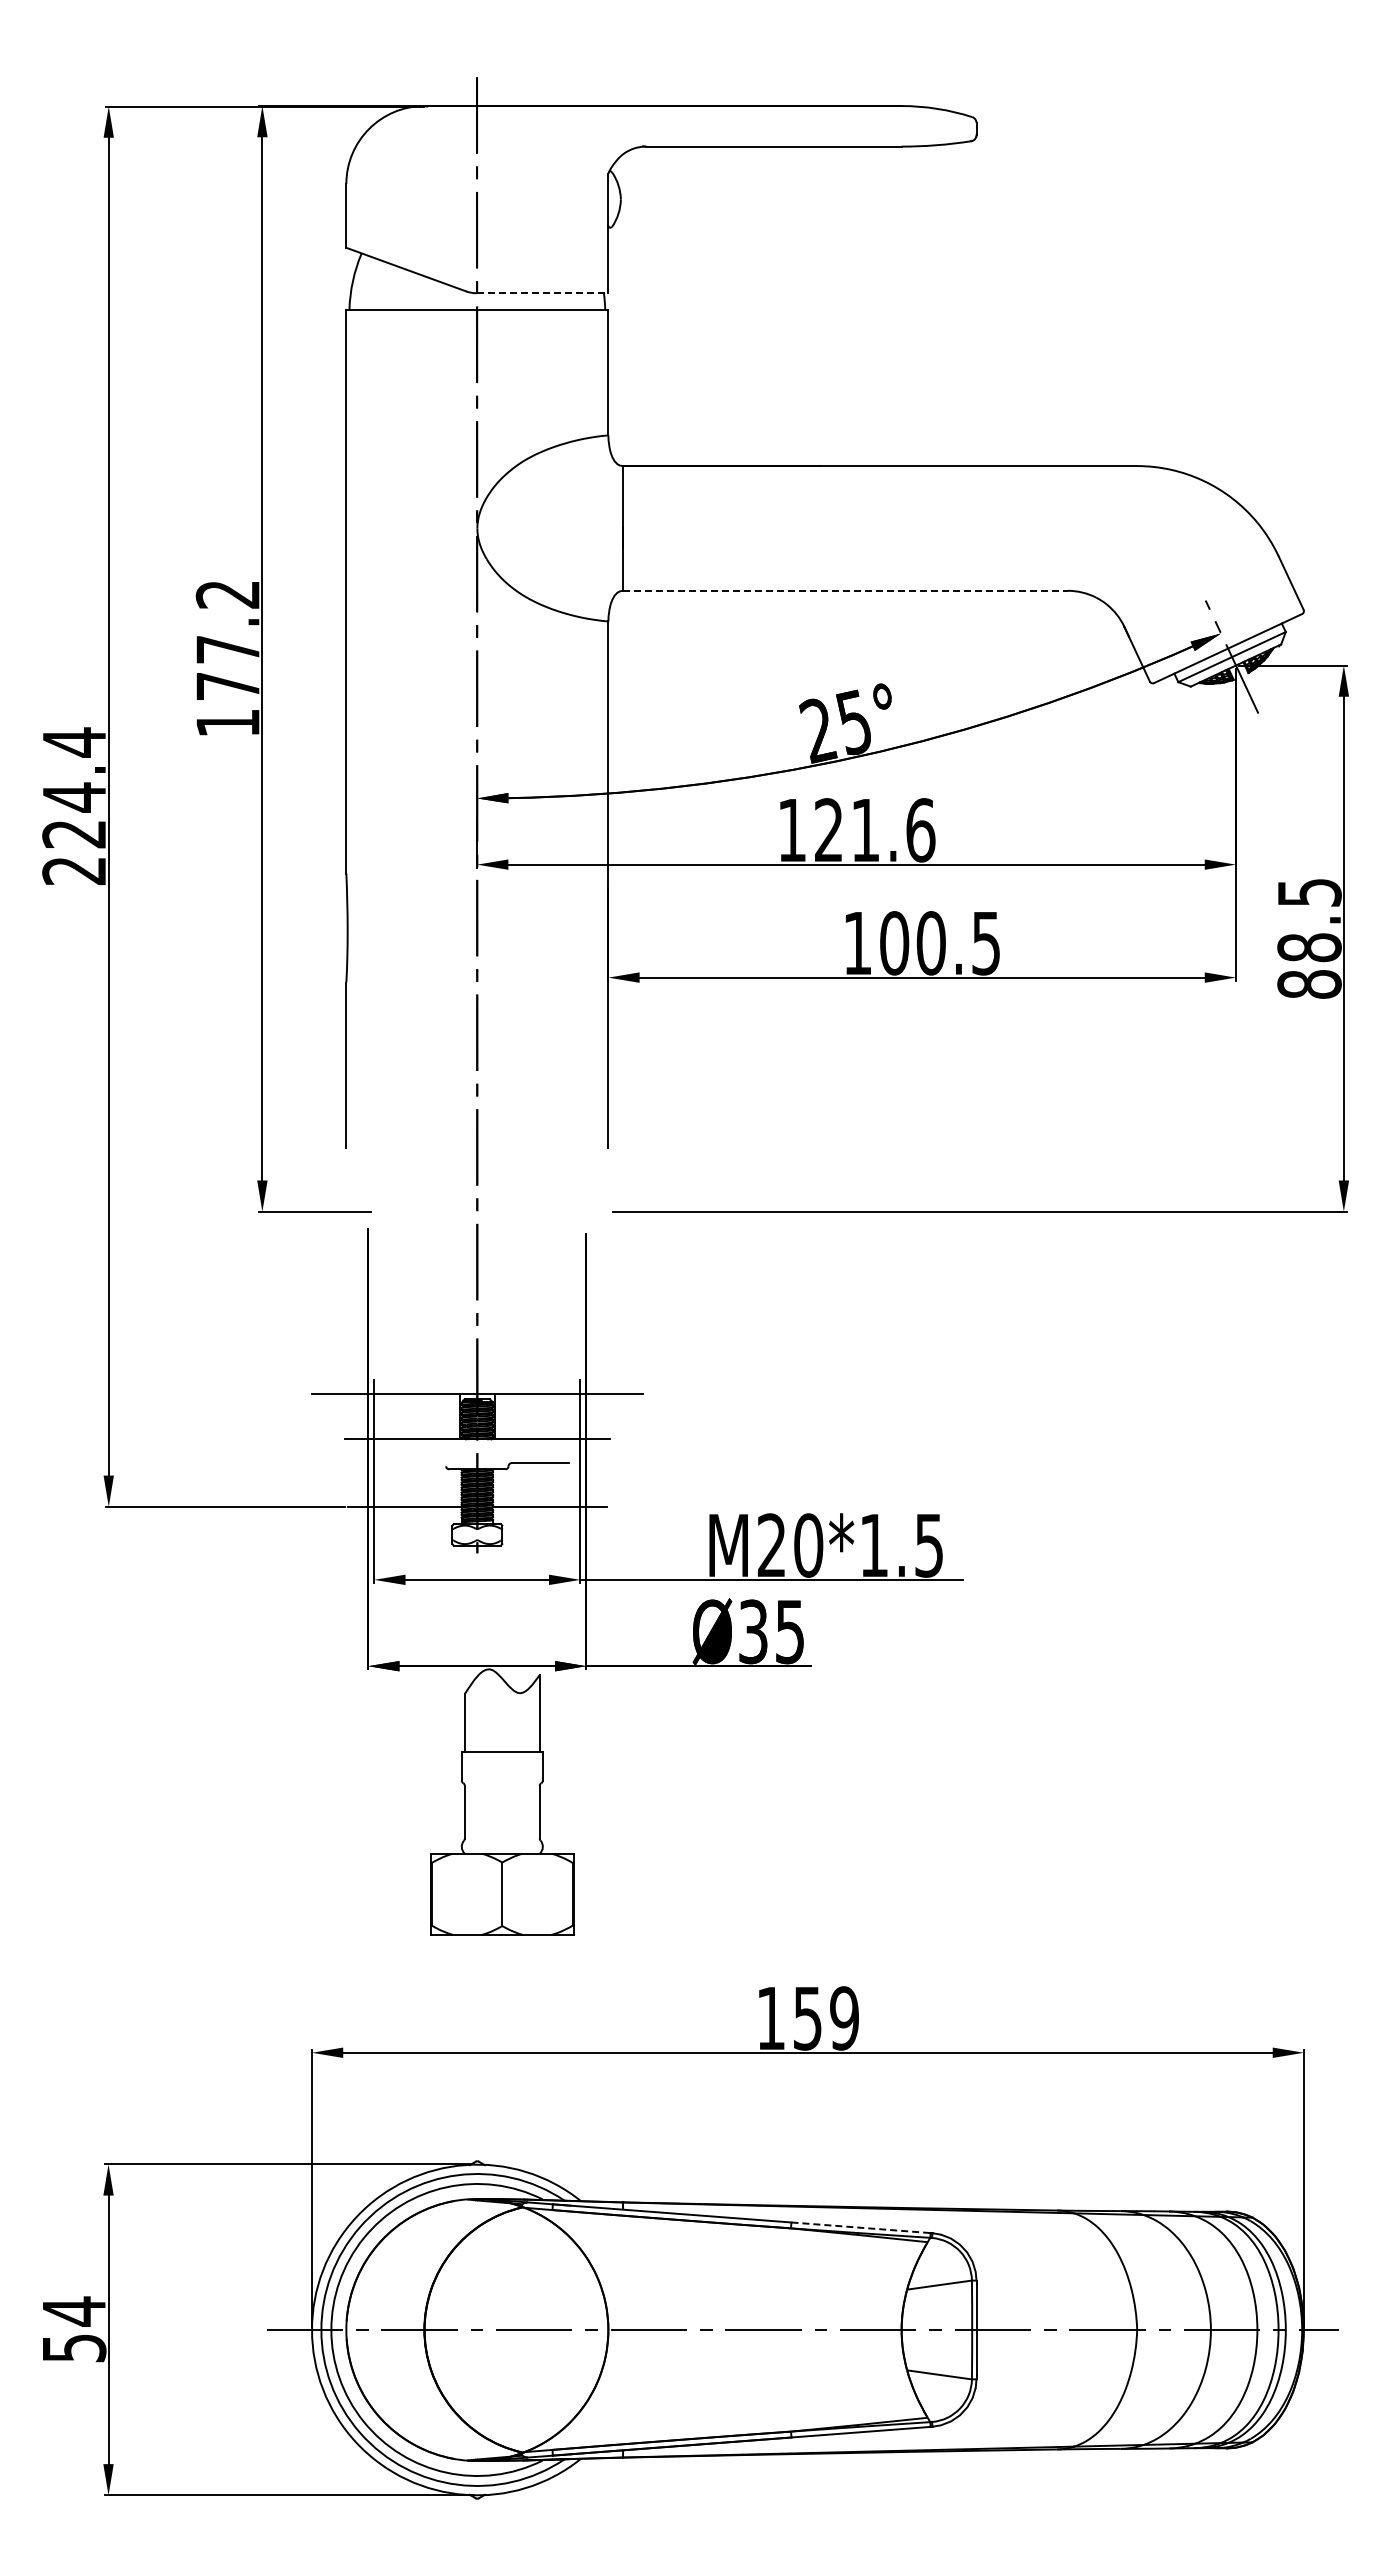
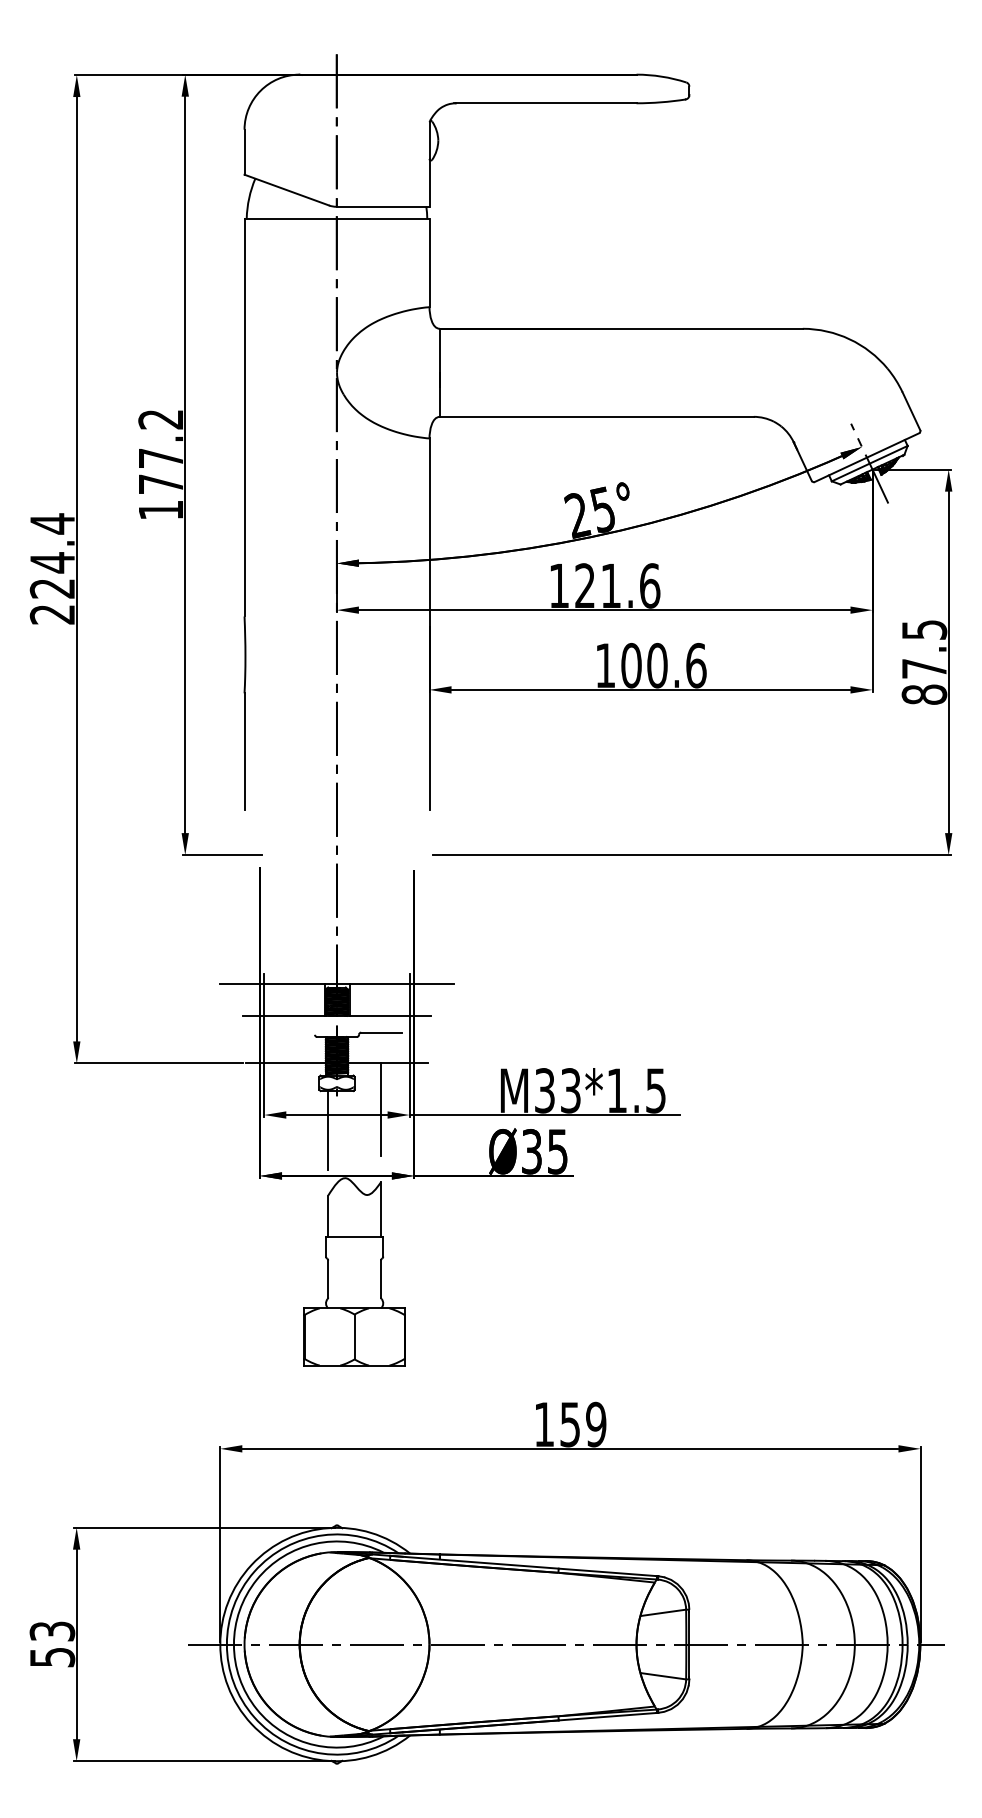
line: (542, 293) -> (382, 206), dashed -> solid
line: (845, 590) -> (596, 416), dashed -> solid
text: (986, 943) -> (696, 665), 100.5 -> 100.6
text: (1309, 947) -> (924, 668), 88.5 -> 87.5
text: (790, 1545) -> (558, 1090), M20*1.5 -> M33*1.5
line: (539, 1572) -> (380, 1109), added
line: (464, 1601) -> (327, 1130), added
line: (861, 2227) -> (608, 1572), dashed -> solid
text: (74, 2311) -> (52, 1631), 54 -> 53

